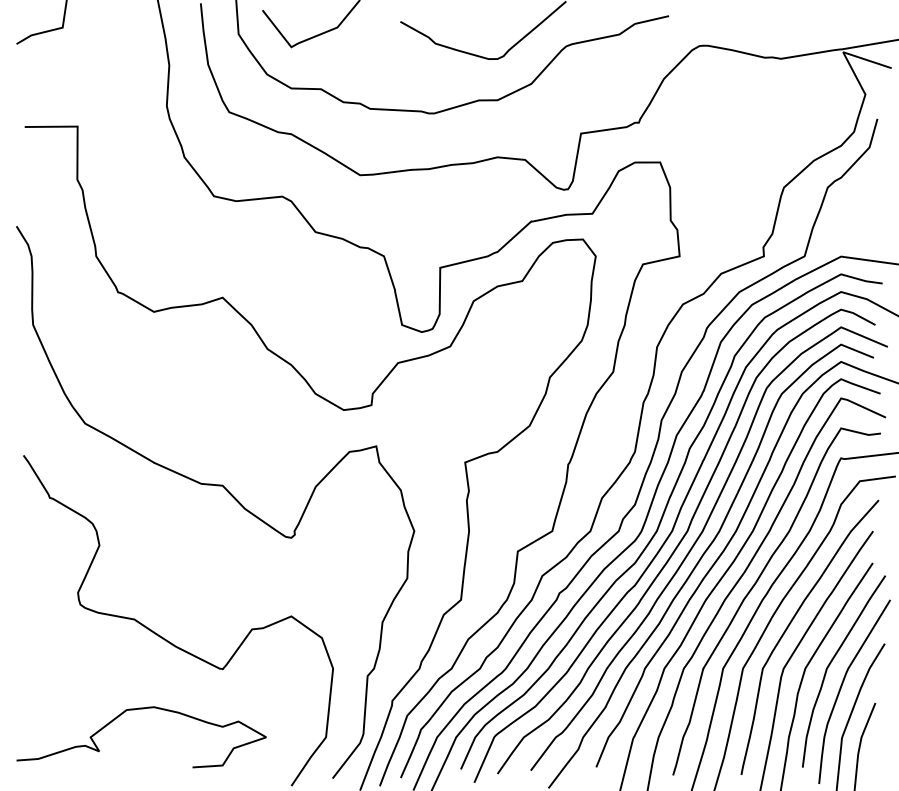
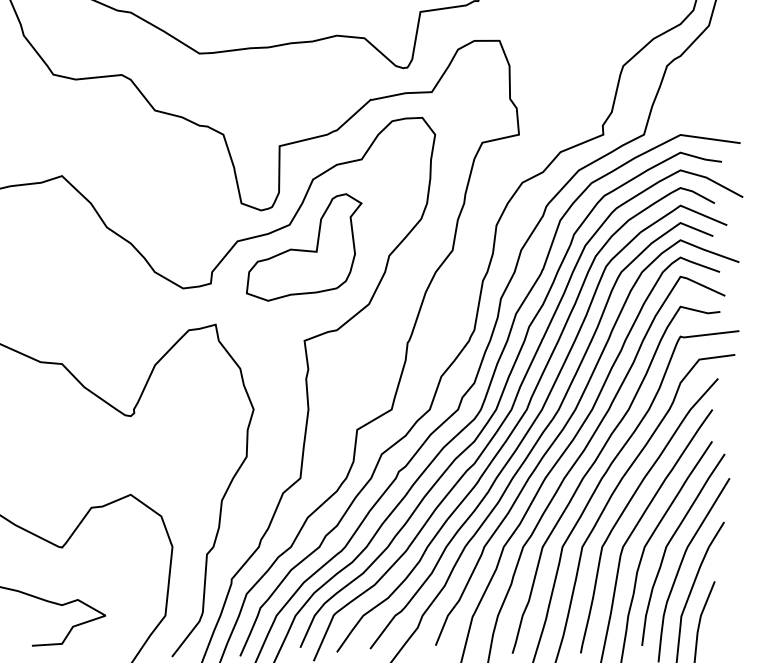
part: (464, 368) -> (303, 246), added

